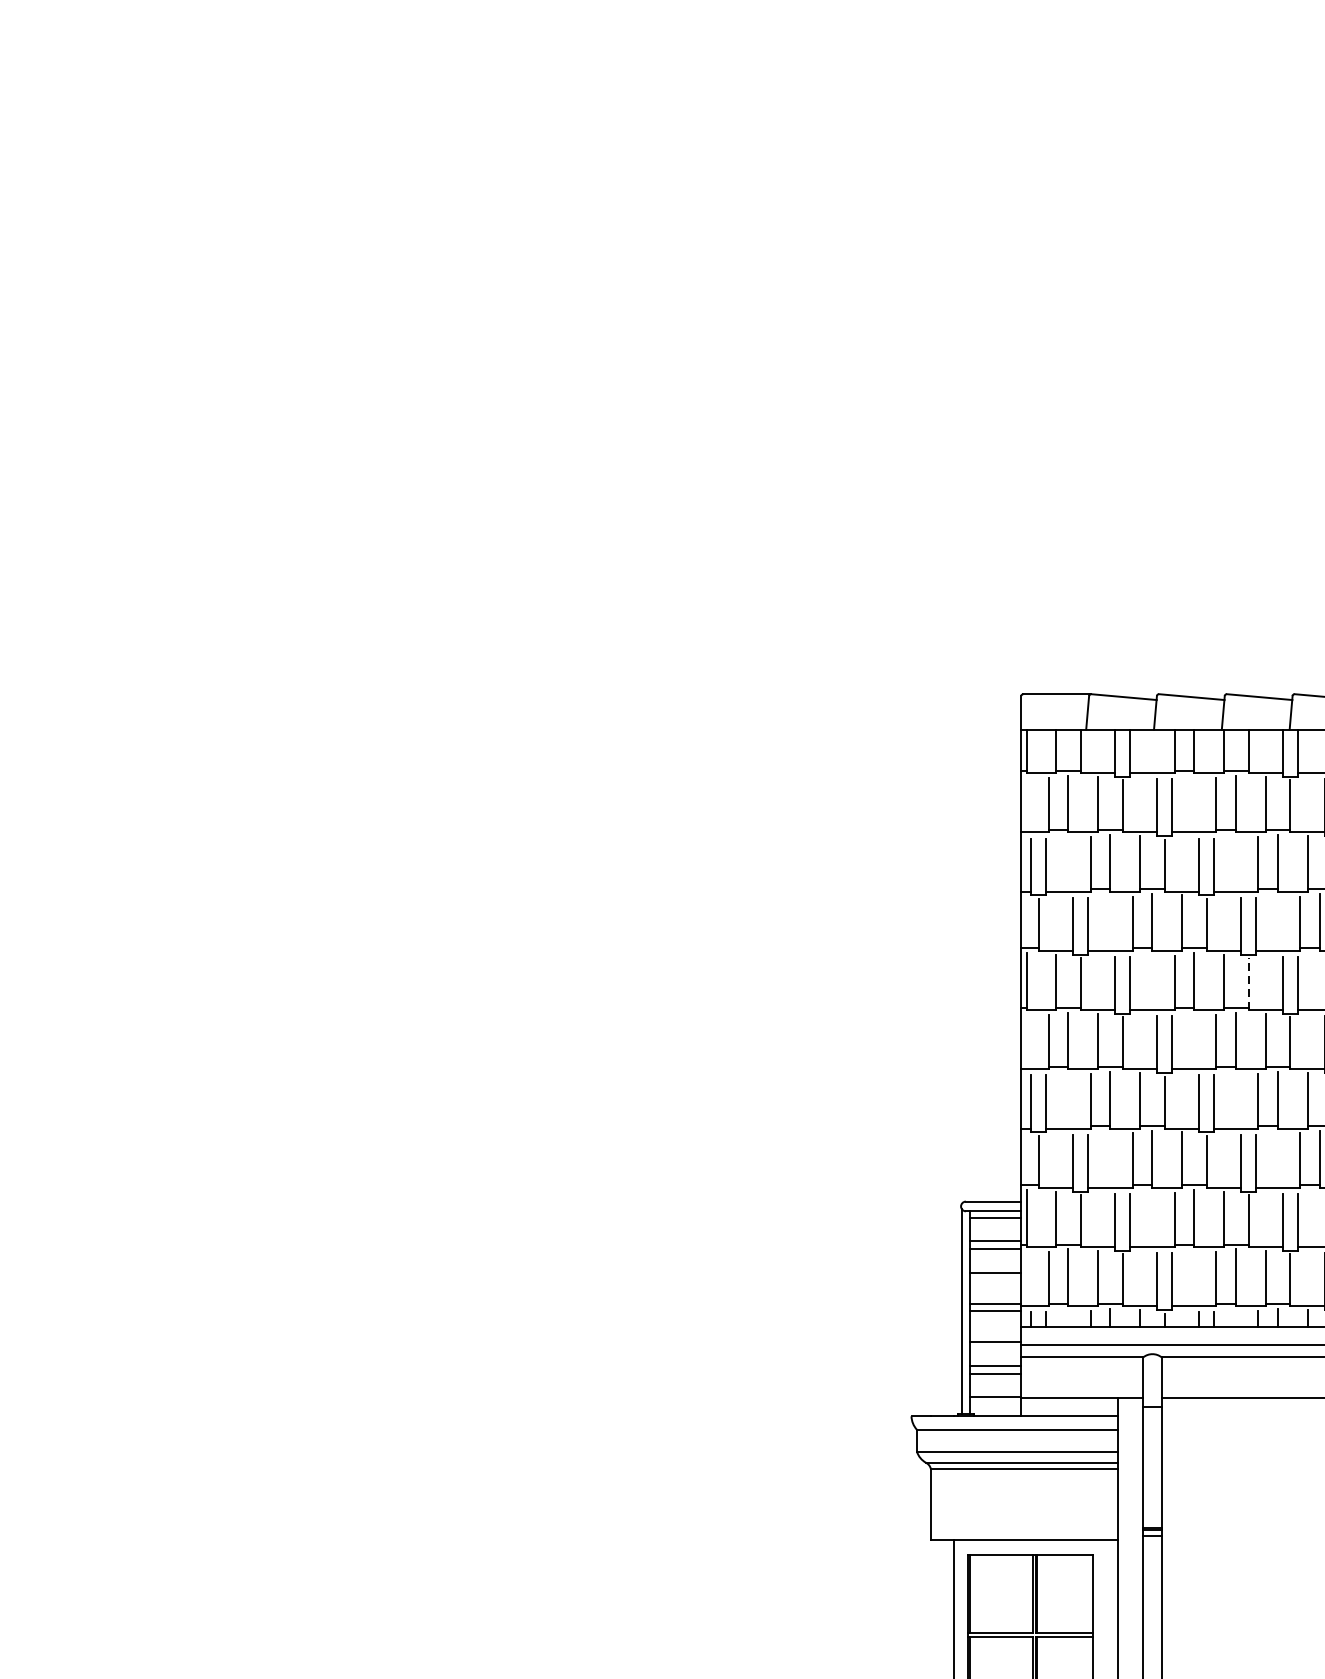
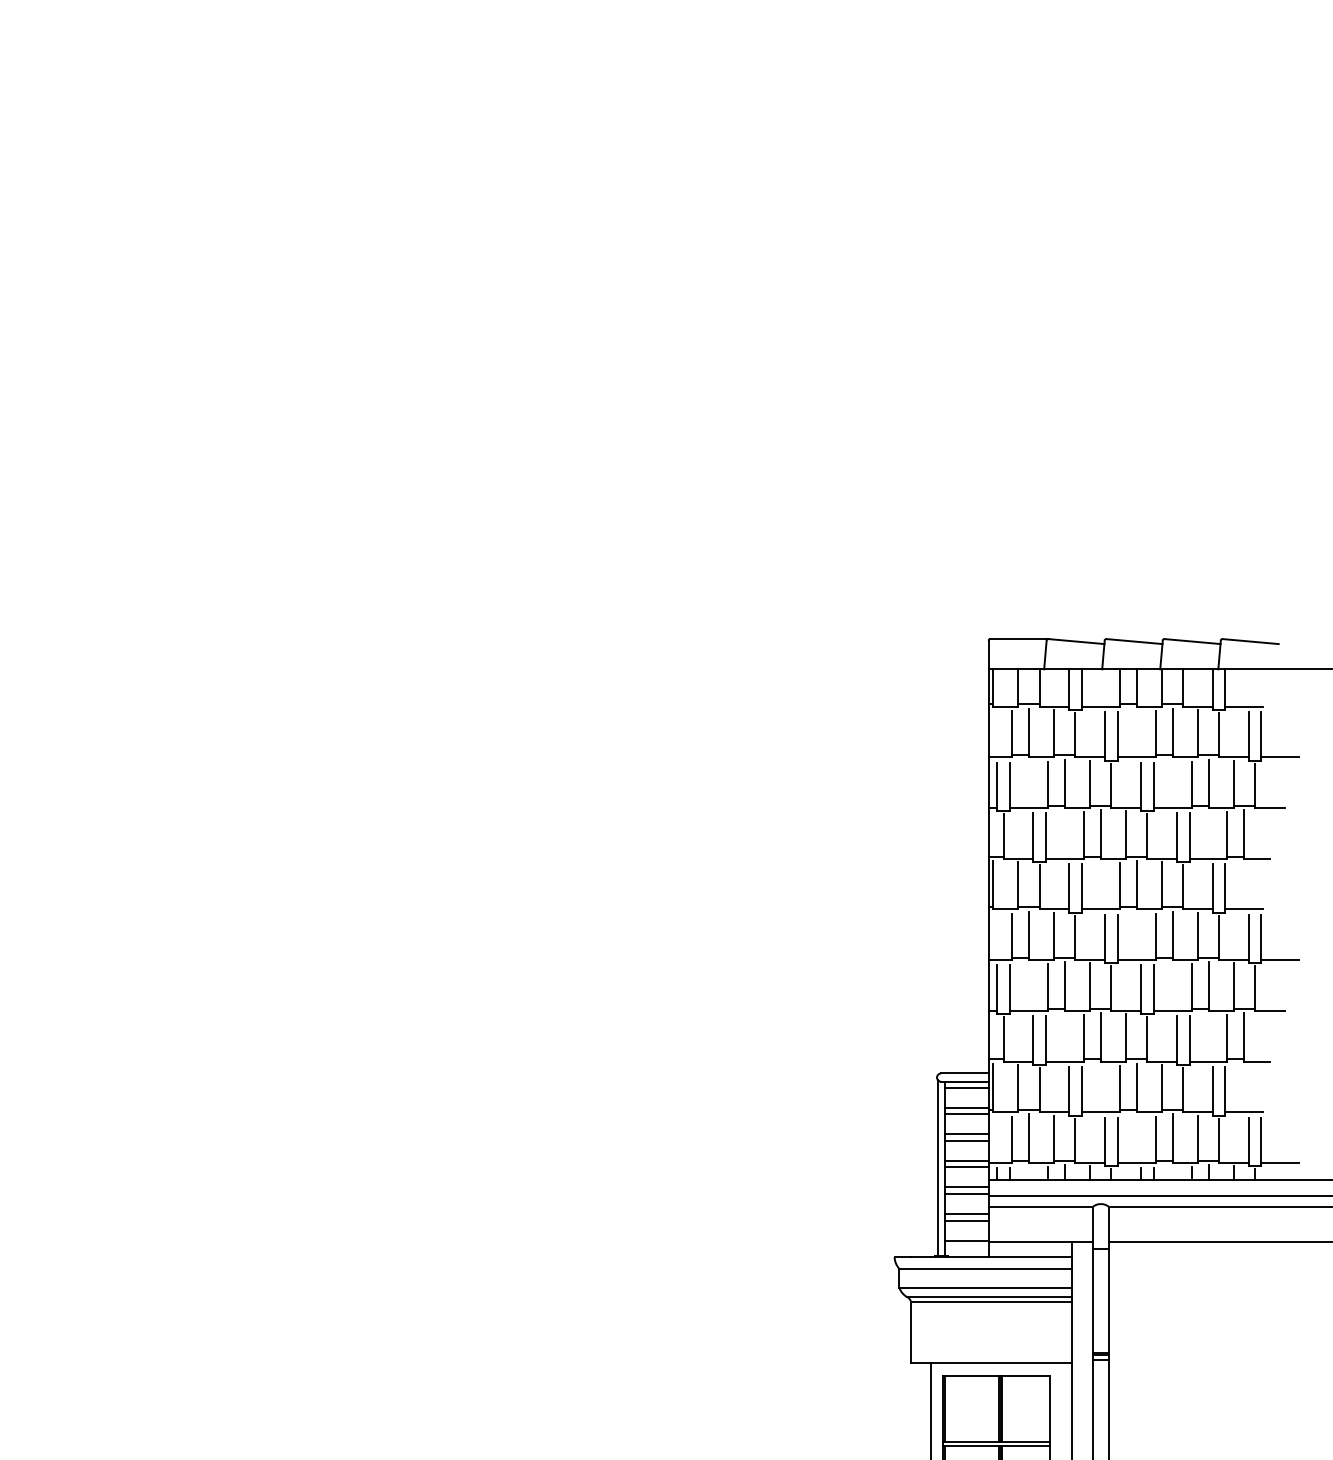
line: (1248, 983) -> (1183, 886), dashed -> solid
line: (995, 1279) -> (966, 1140), added
line: (995, 1334) -> (966, 1187), added

